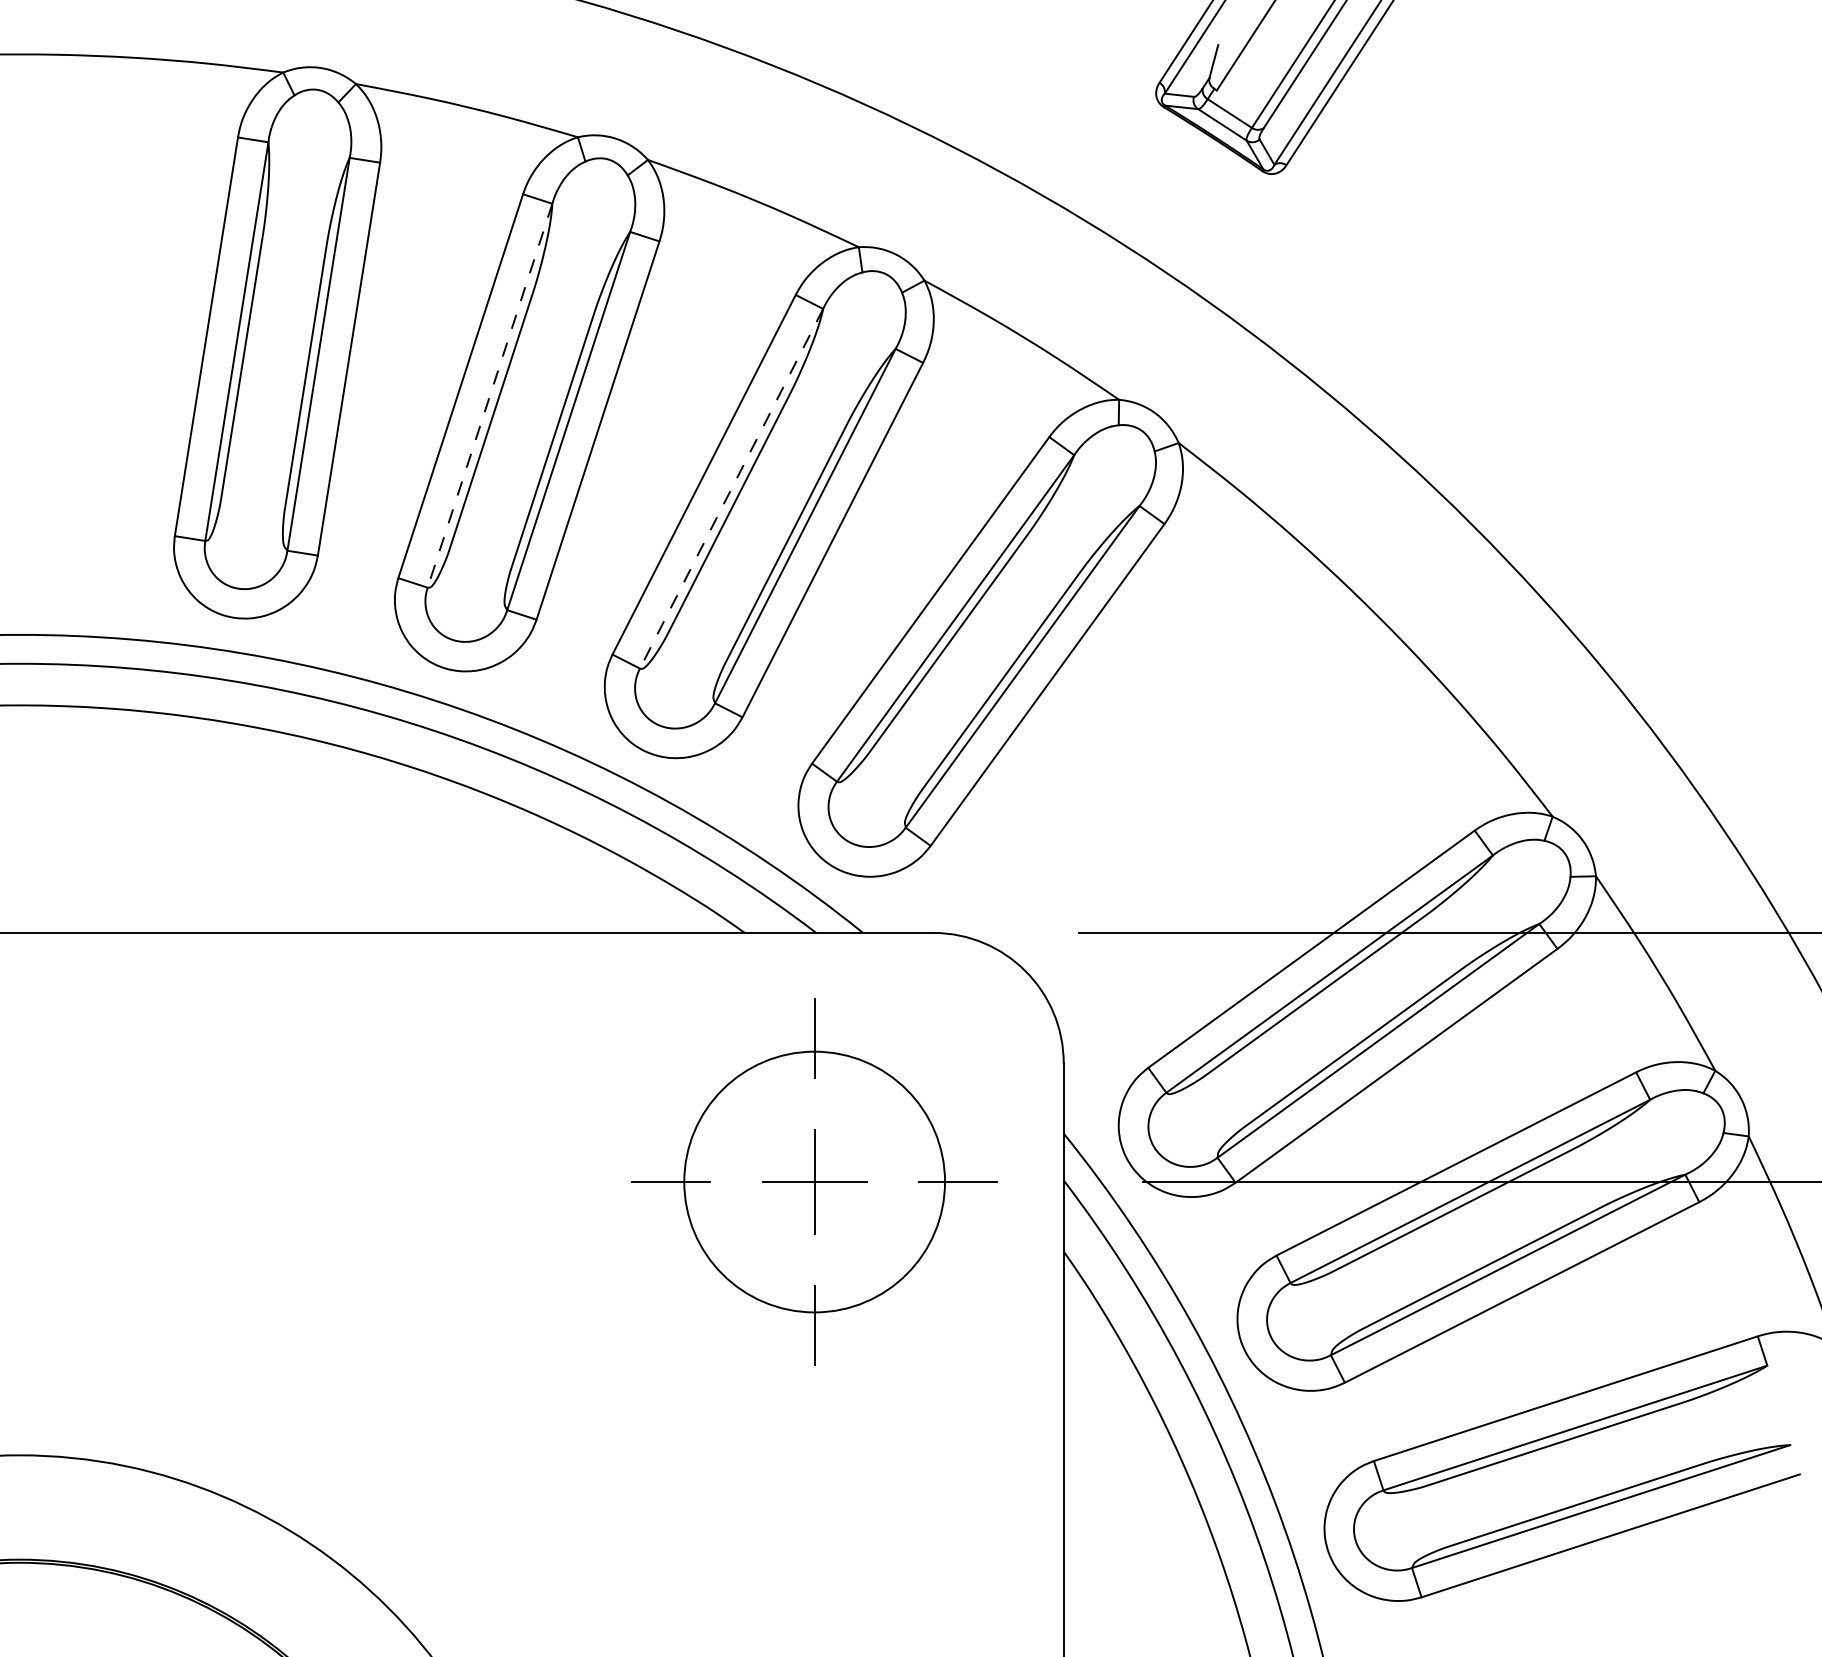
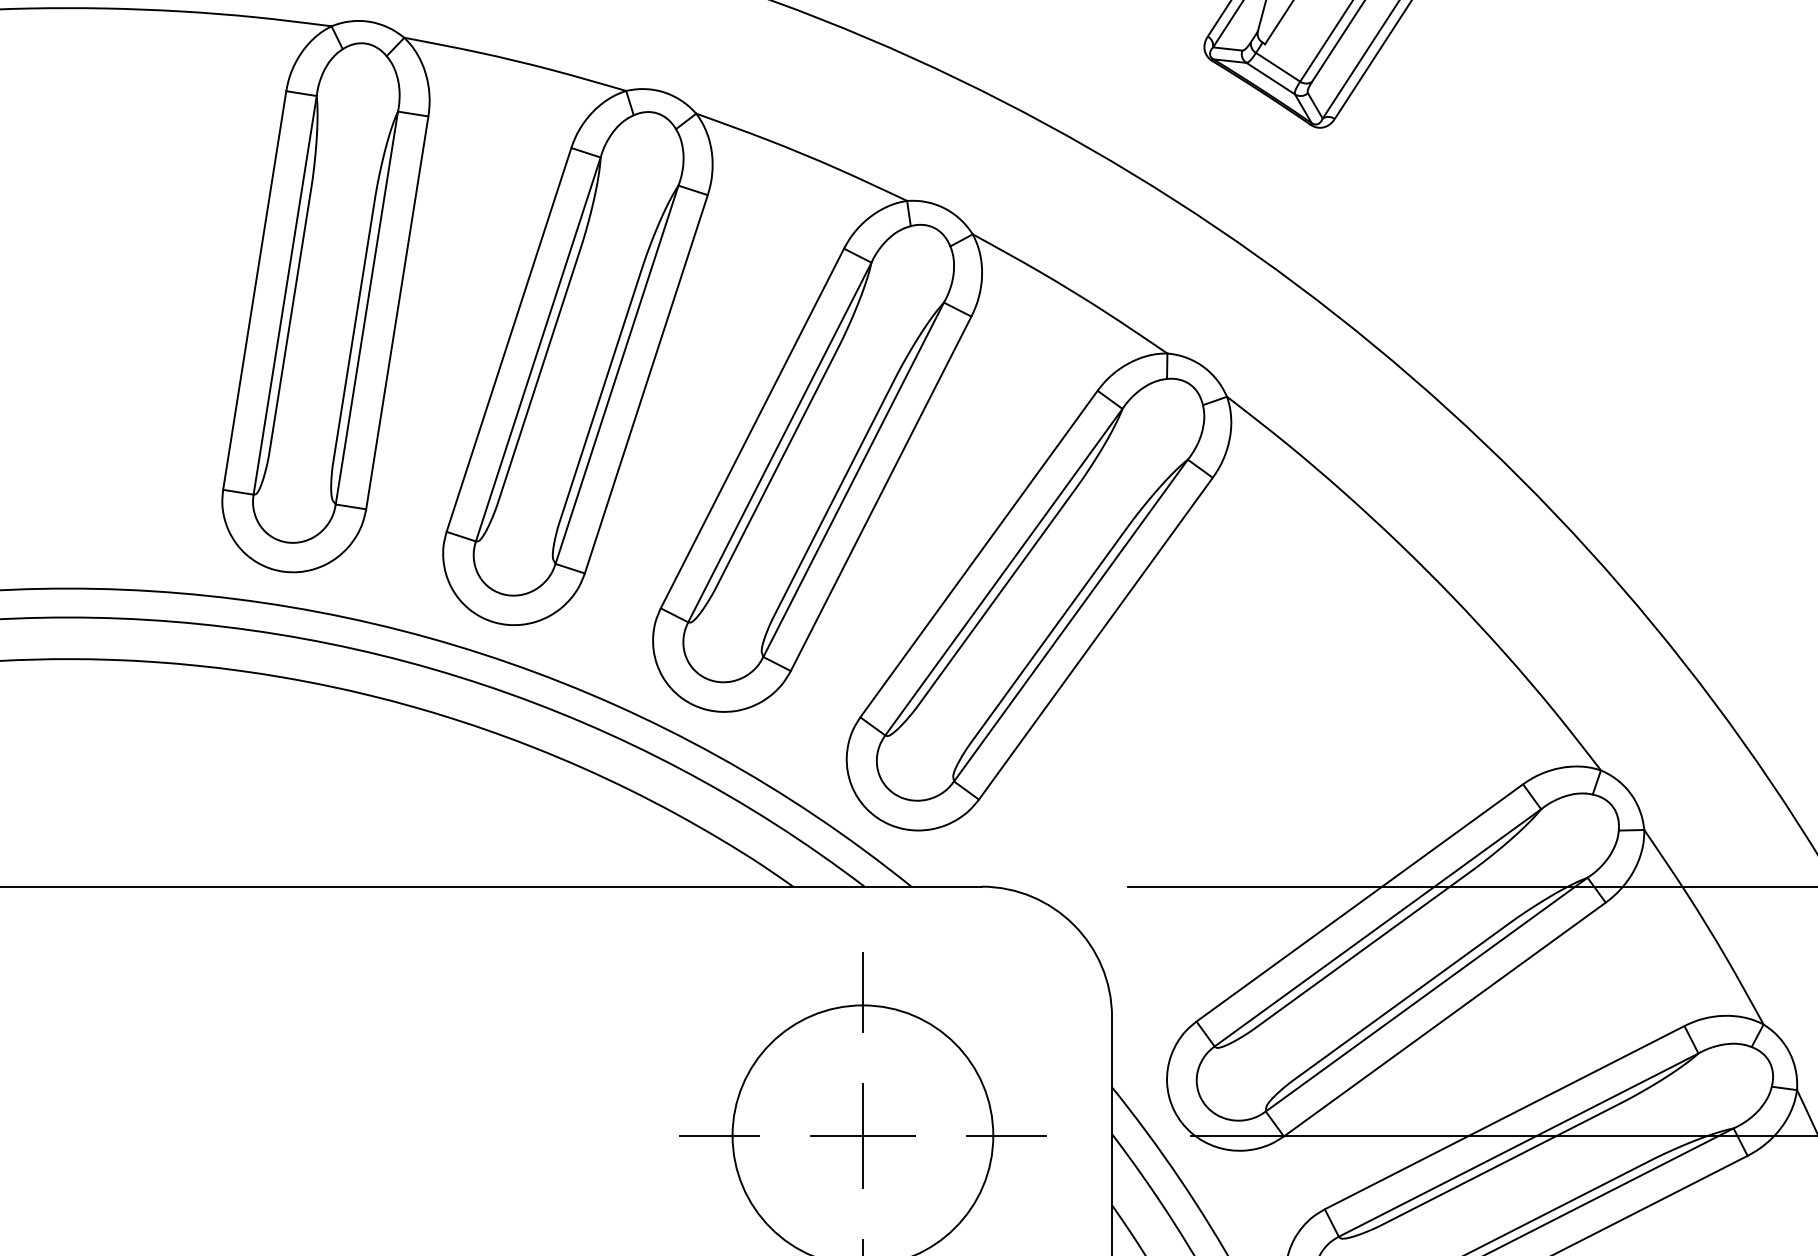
line: (490, 395) -> (538, 349), dashed -> solid
line: (731, 488) -> (779, 442), dashed -> solid

